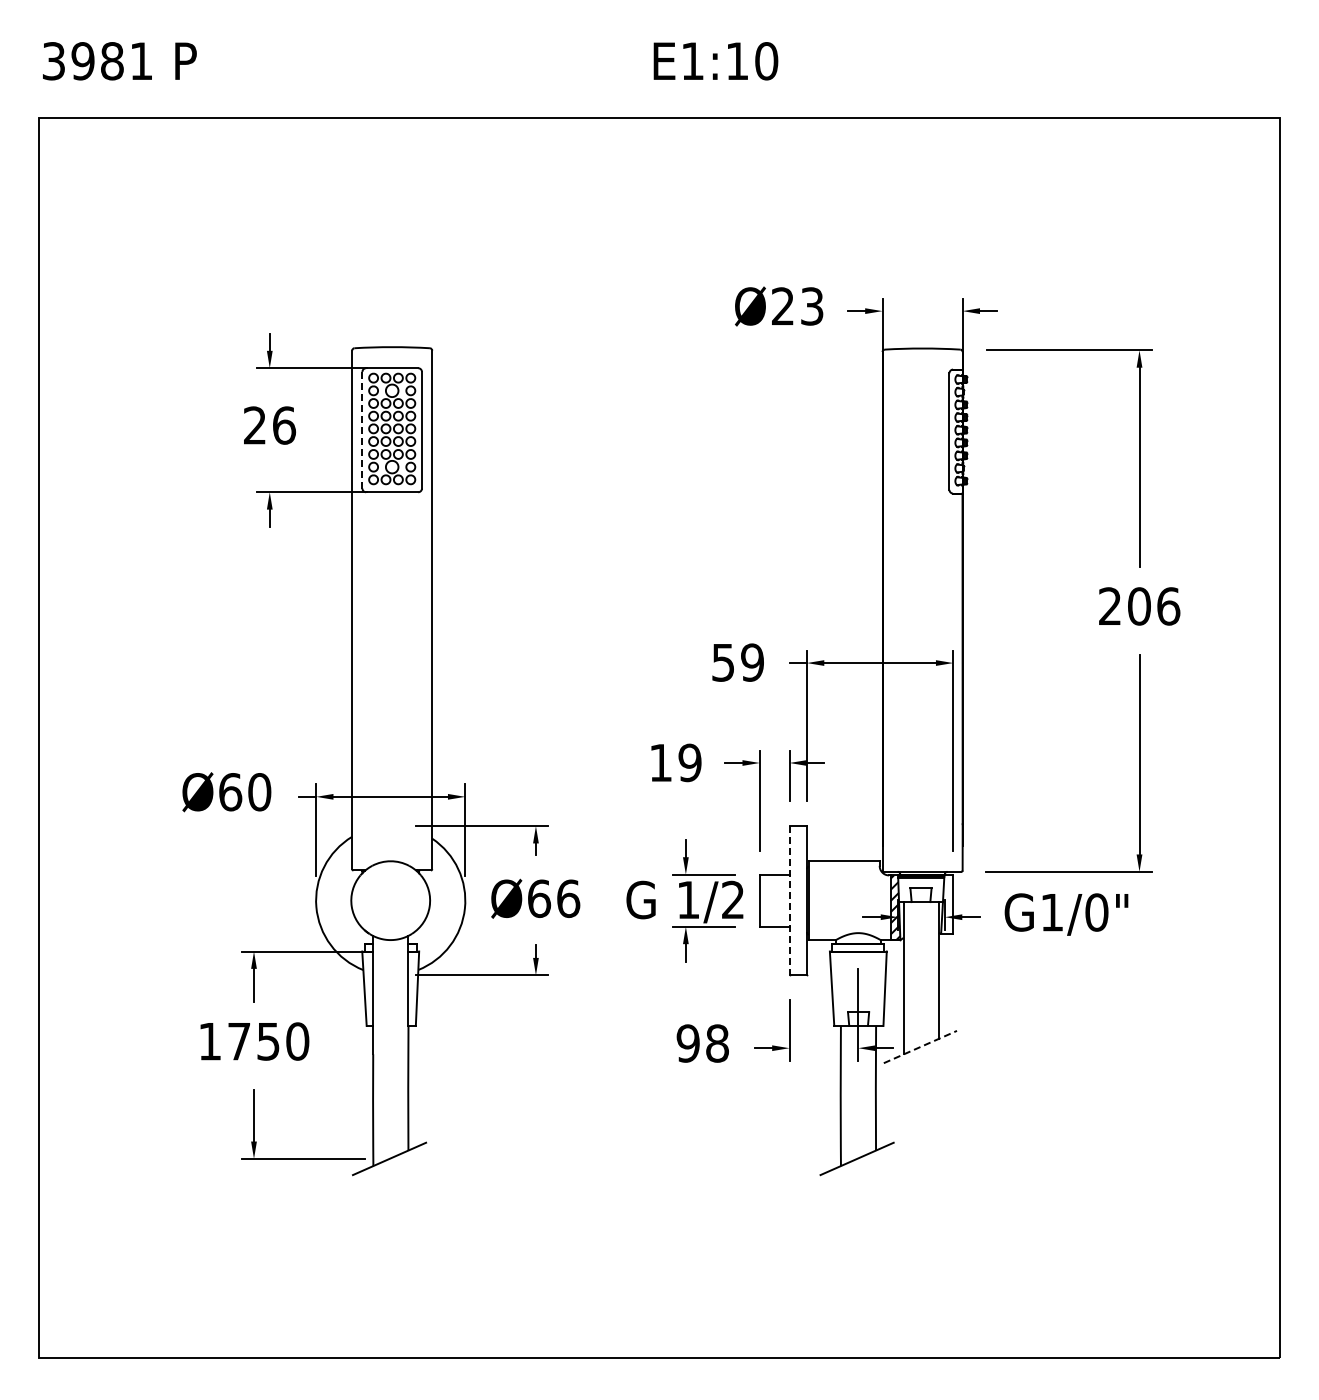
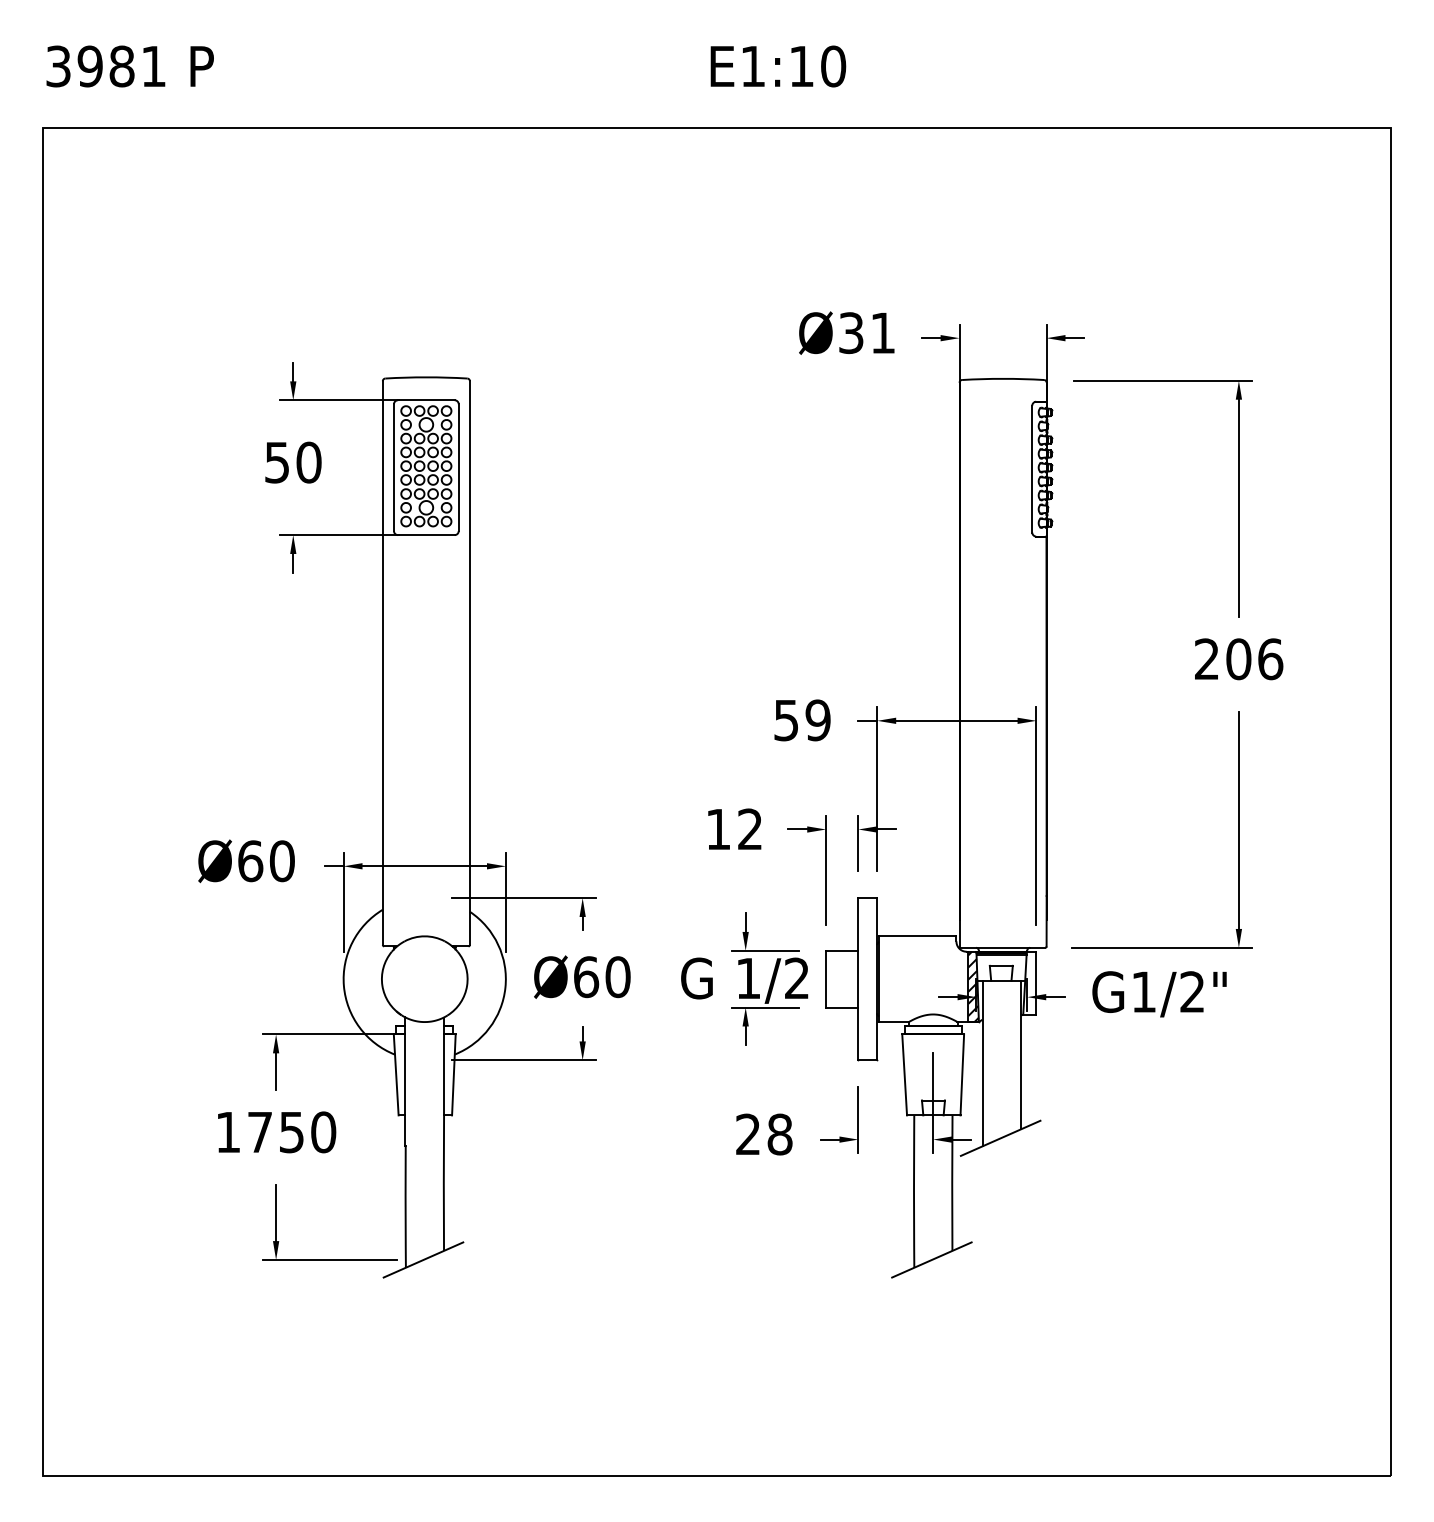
text: (797, 306) -> (867, 333), Ø23 -> Ø31
text: (270, 425) -> (294, 462), 26 -> 50
line: (362, 429) -> (394, 466), dashed -> solid
text: (689, 762) -> (749, 828), 19 -> 12
text: (568, 898) -> (618, 976), Ø66 -> Ø60
line: (789, 900) -> (858, 979), dashed -> solid
text: (1096, 912) -> (1192, 992), G1/0" -> G1/2"
text: (687, 1043) -> (747, 1134), 98 -> 28
line: (920, 1047) -> (1000, 1138), dashed -> solid

